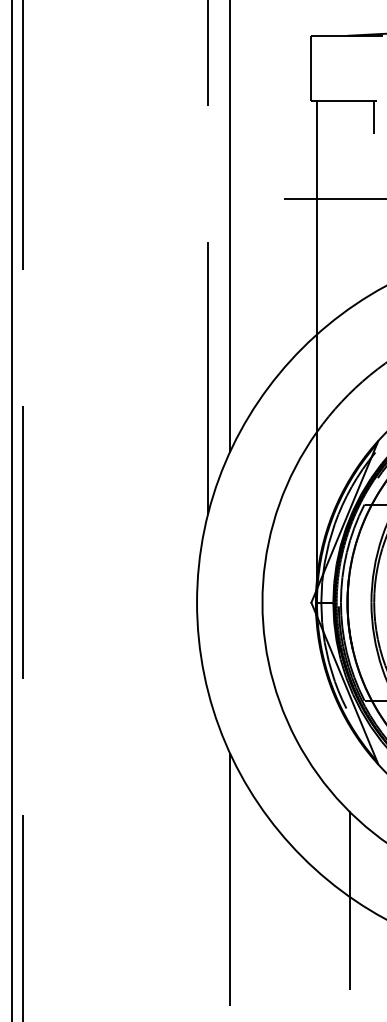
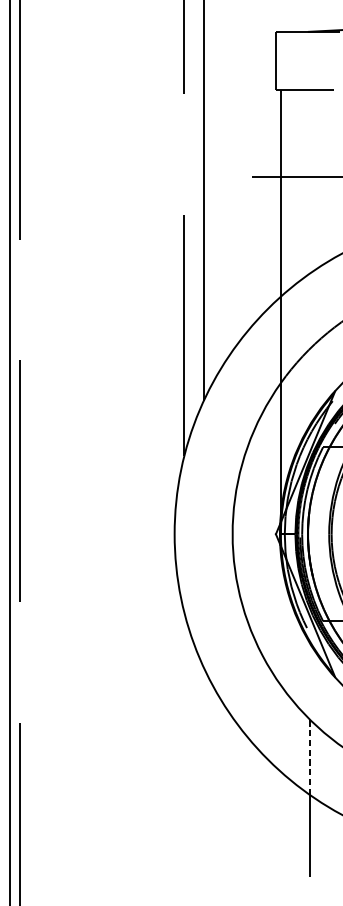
line: (374, 117) -> (331, 104), removed
line: (349, 854) -> (309, 757), solid -> dashed
line: (229, 879) -> (203, 779), removed

